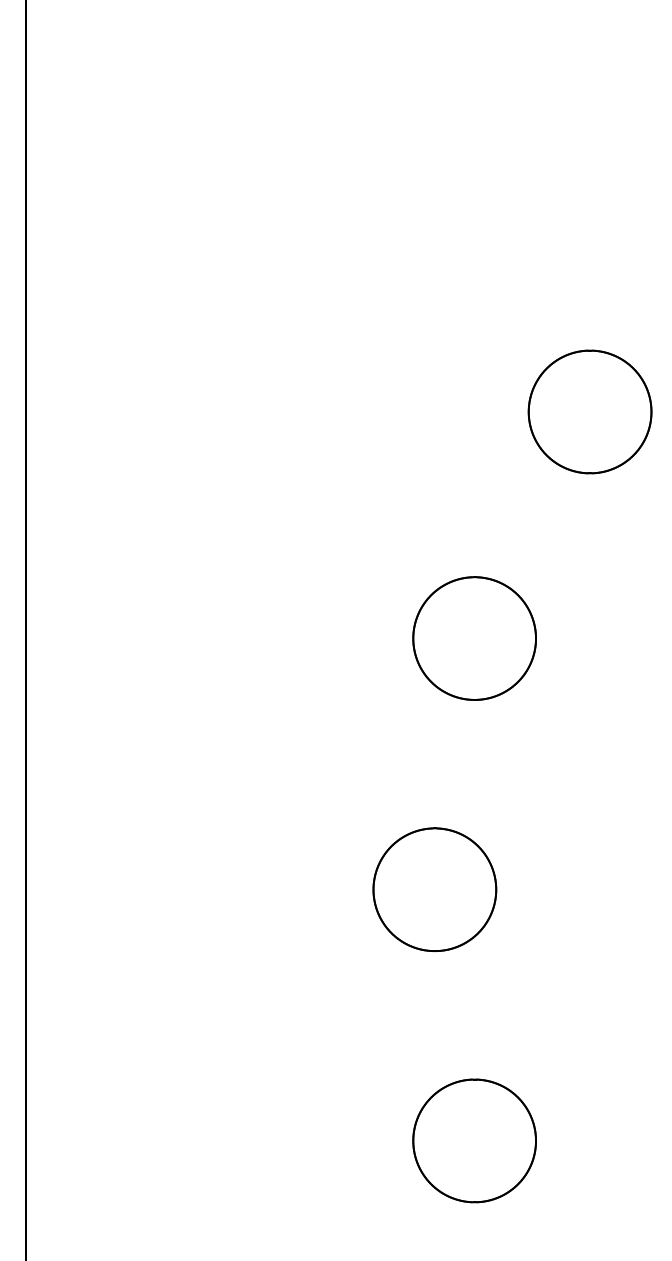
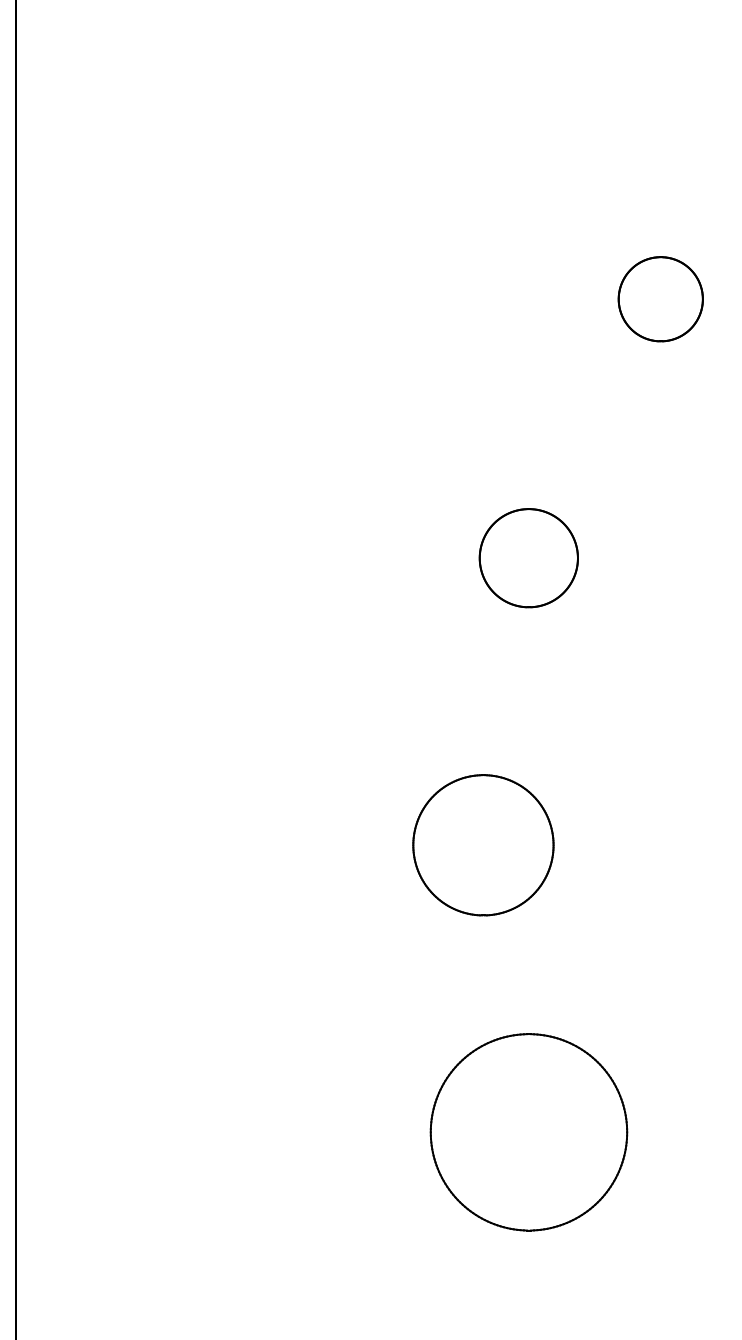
part: (589, 411) -> (660, 298), size x0.6
part: (474, 638) -> (528, 558), size x0.7
part: (474, 1140) -> (528, 1131), size x1.4

